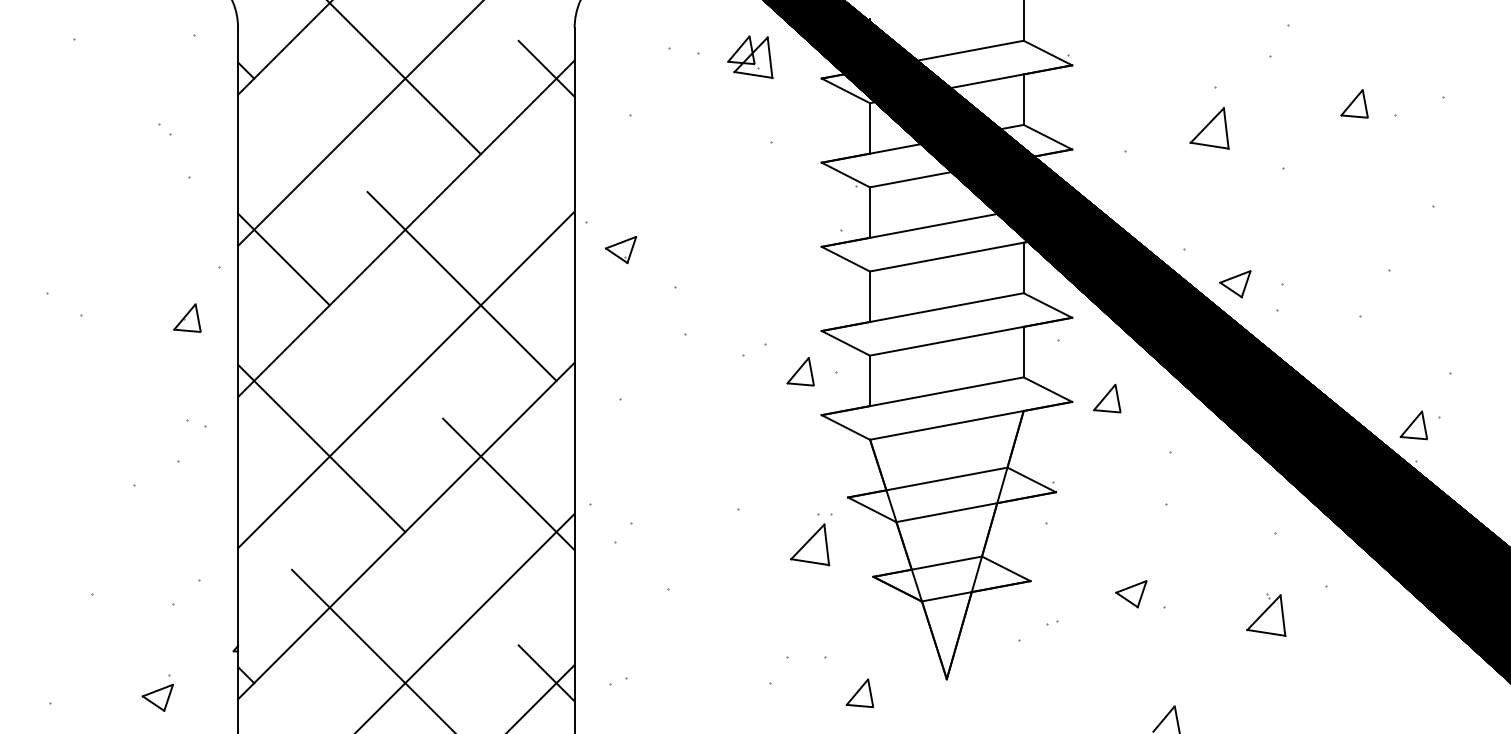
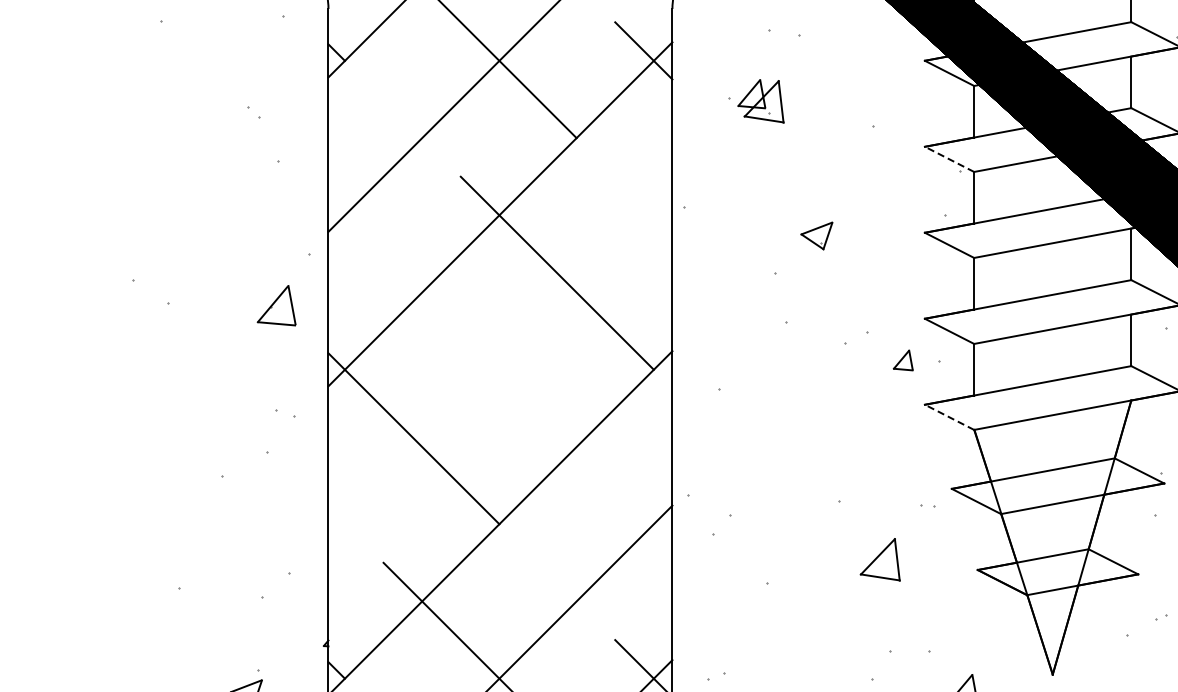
part: (750, 56) -> (761, 100), moved
line: (845, 174) -> (949, 158), solid -> dashed
part: (620, 250) -> (816, 236), moved
line: (283, 259) -> (374, 245), removed
part: (187, 317) -> (276, 304), size x1.4
part: (800, 371) -> (903, 360), size x0.7
line: (406, 379) -> (500, 368), removed
line: (845, 427) -> (949, 417), solid -> dashed
line: (508, 484) -> (604, 475), removed
part: (810, 544) -> (880, 559), moved

